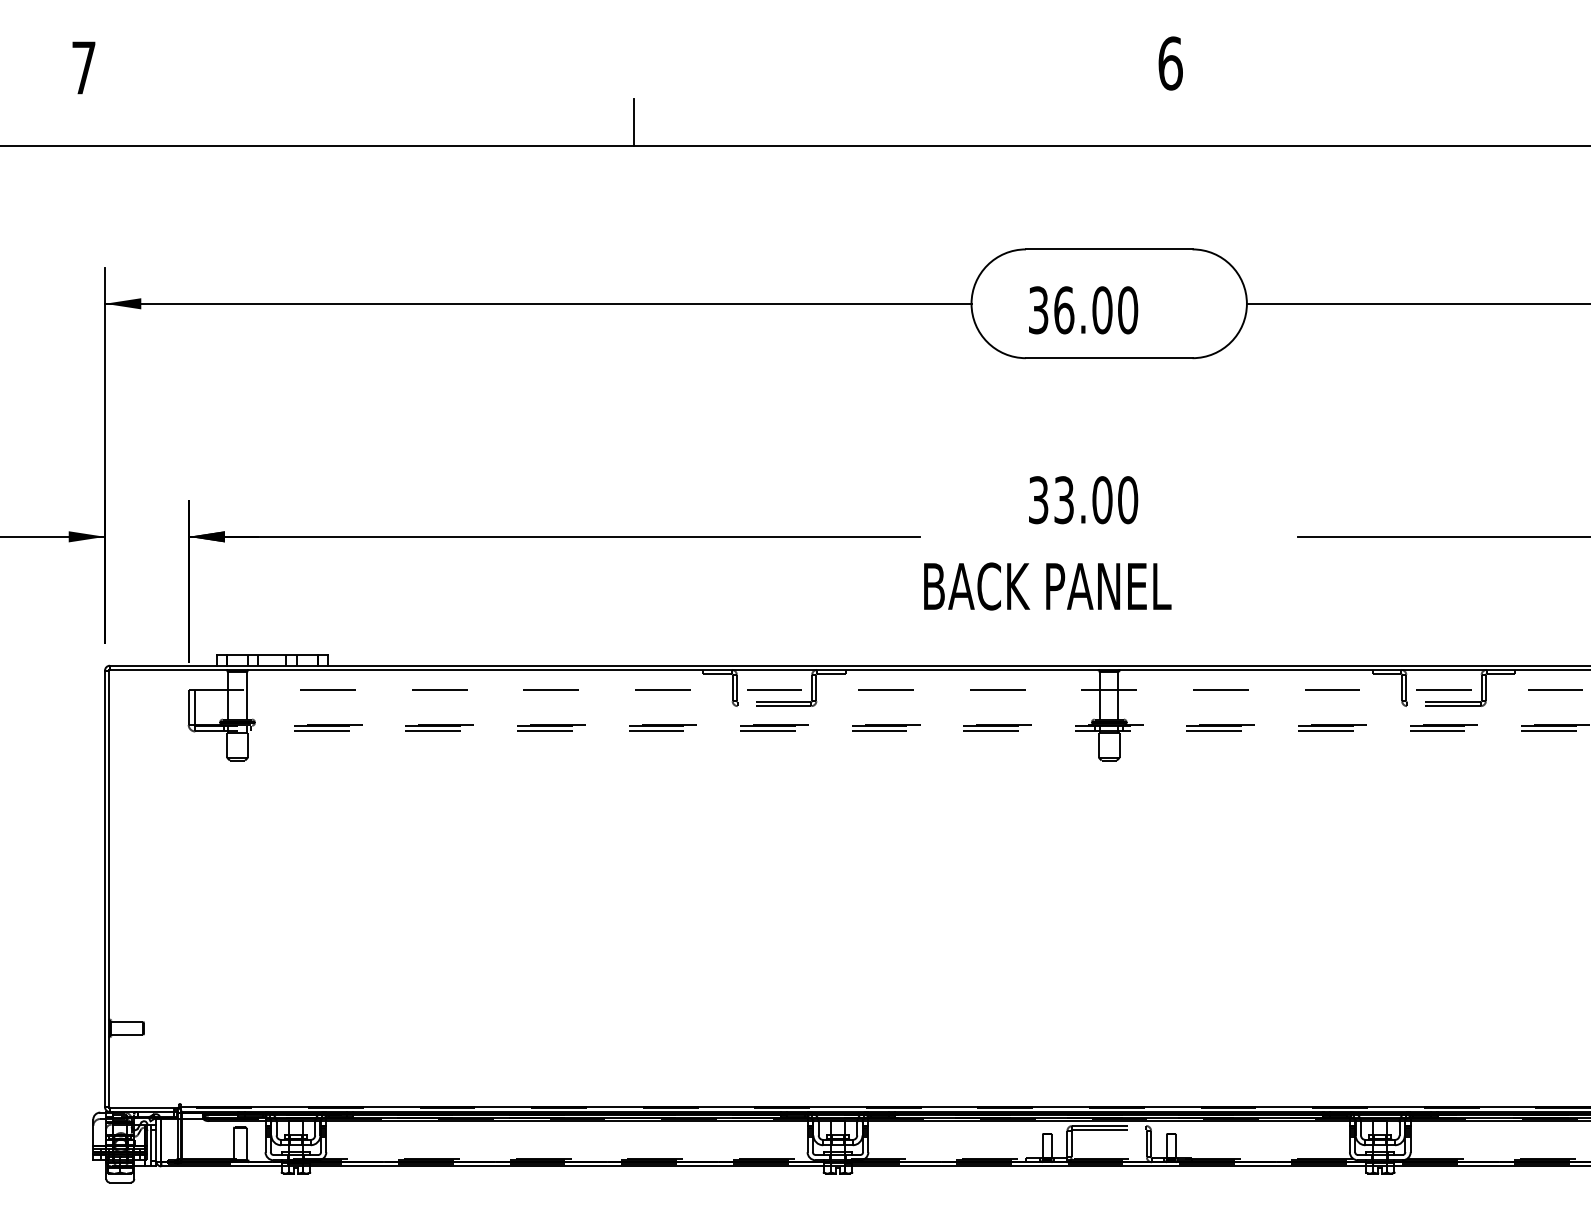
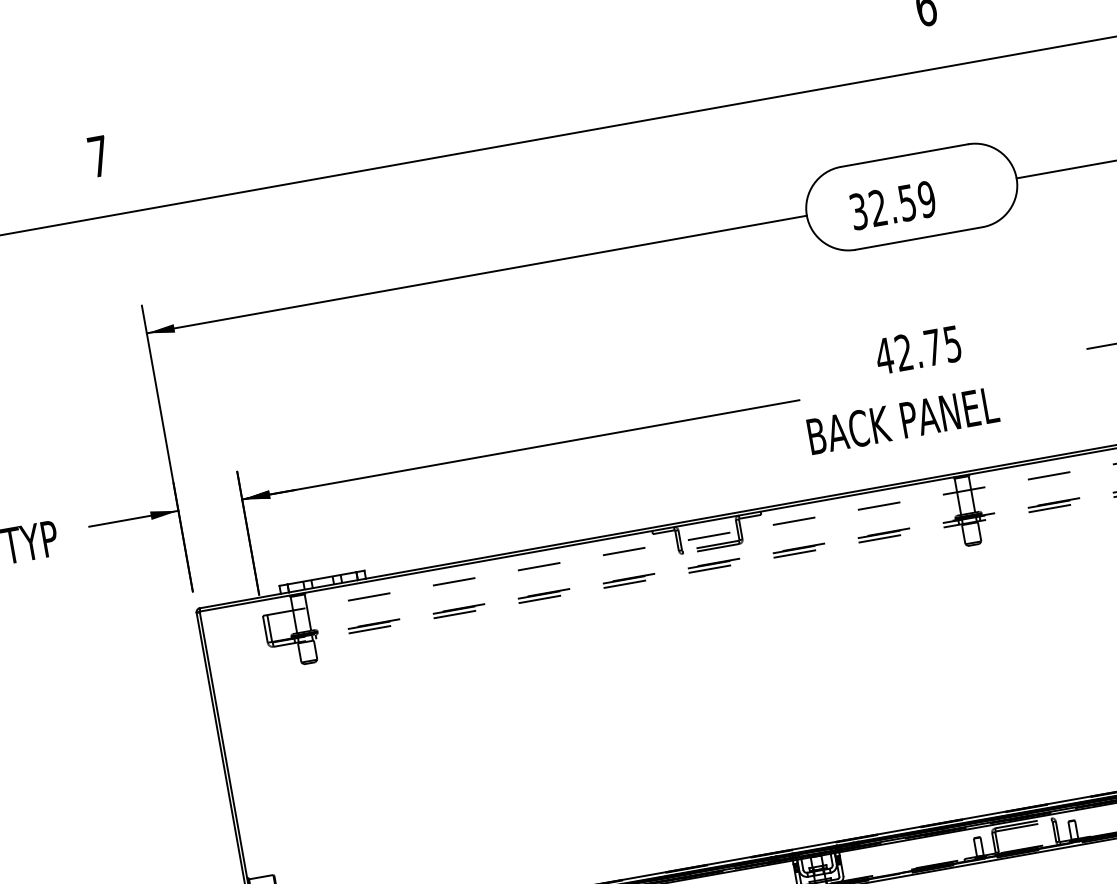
line: (633, 121) -> (524, 122), removed
text: (1096, 310) -> (902, 203), 36.00 -> 32.59
text: (1083, 500) -> (918, 350), 33.00 -> 42.75

